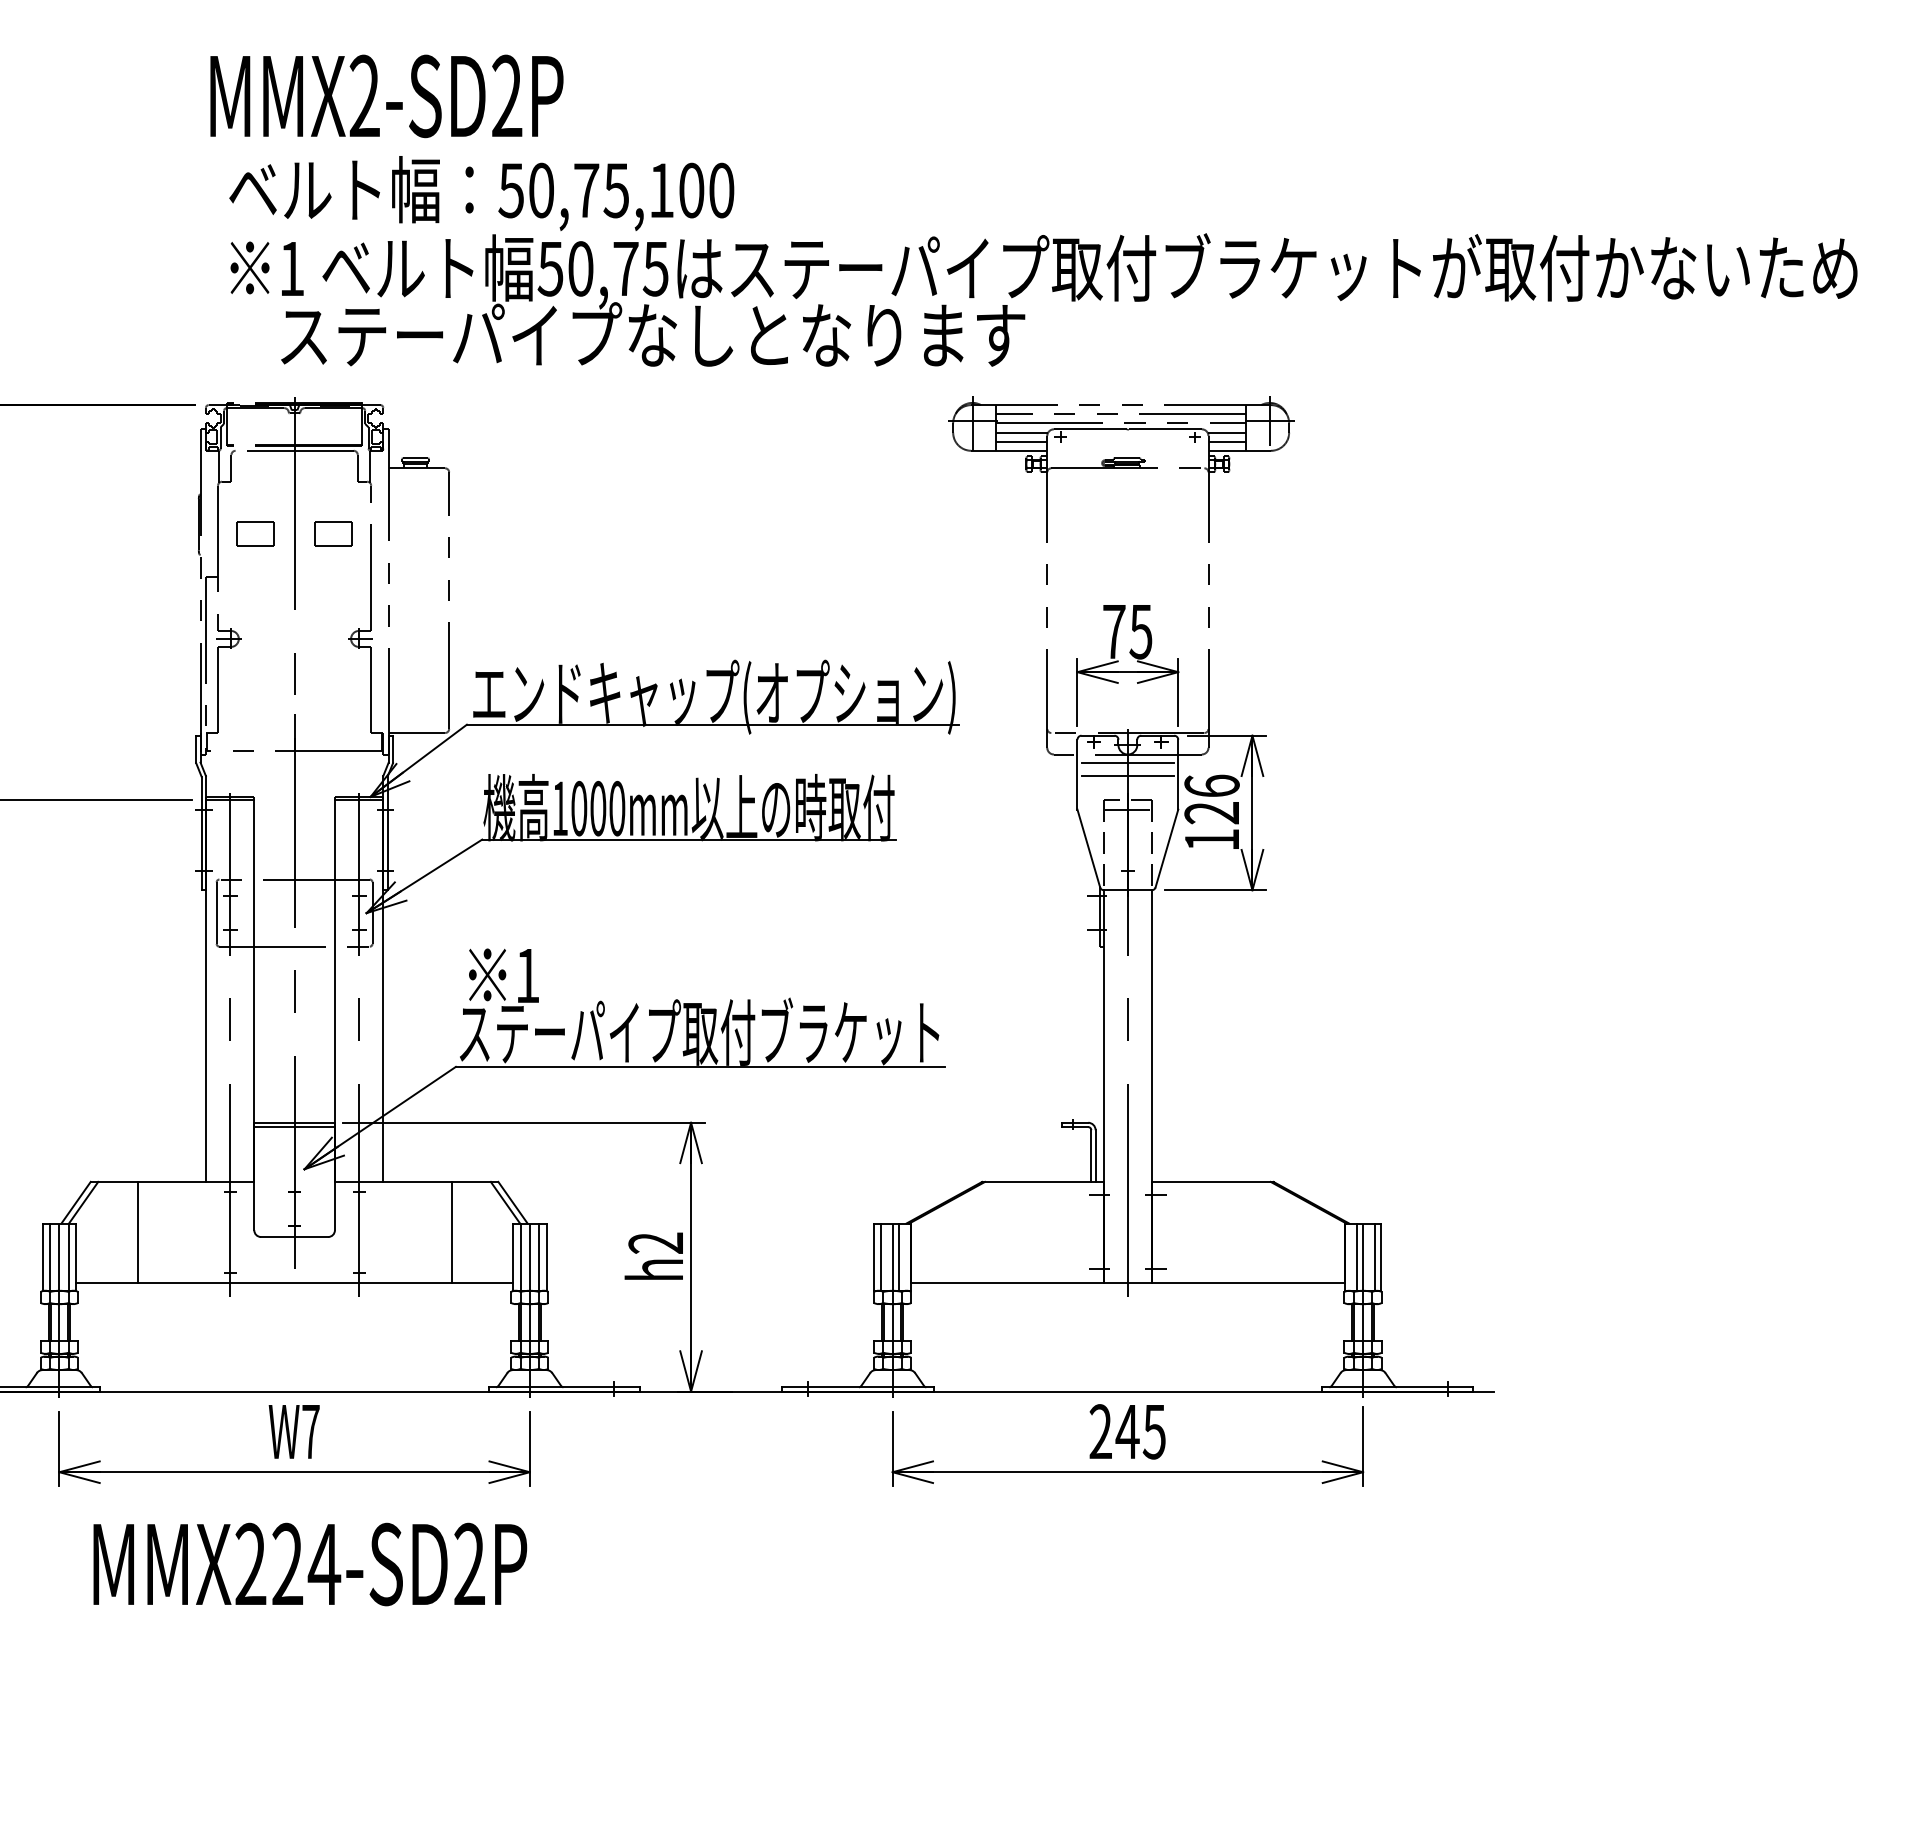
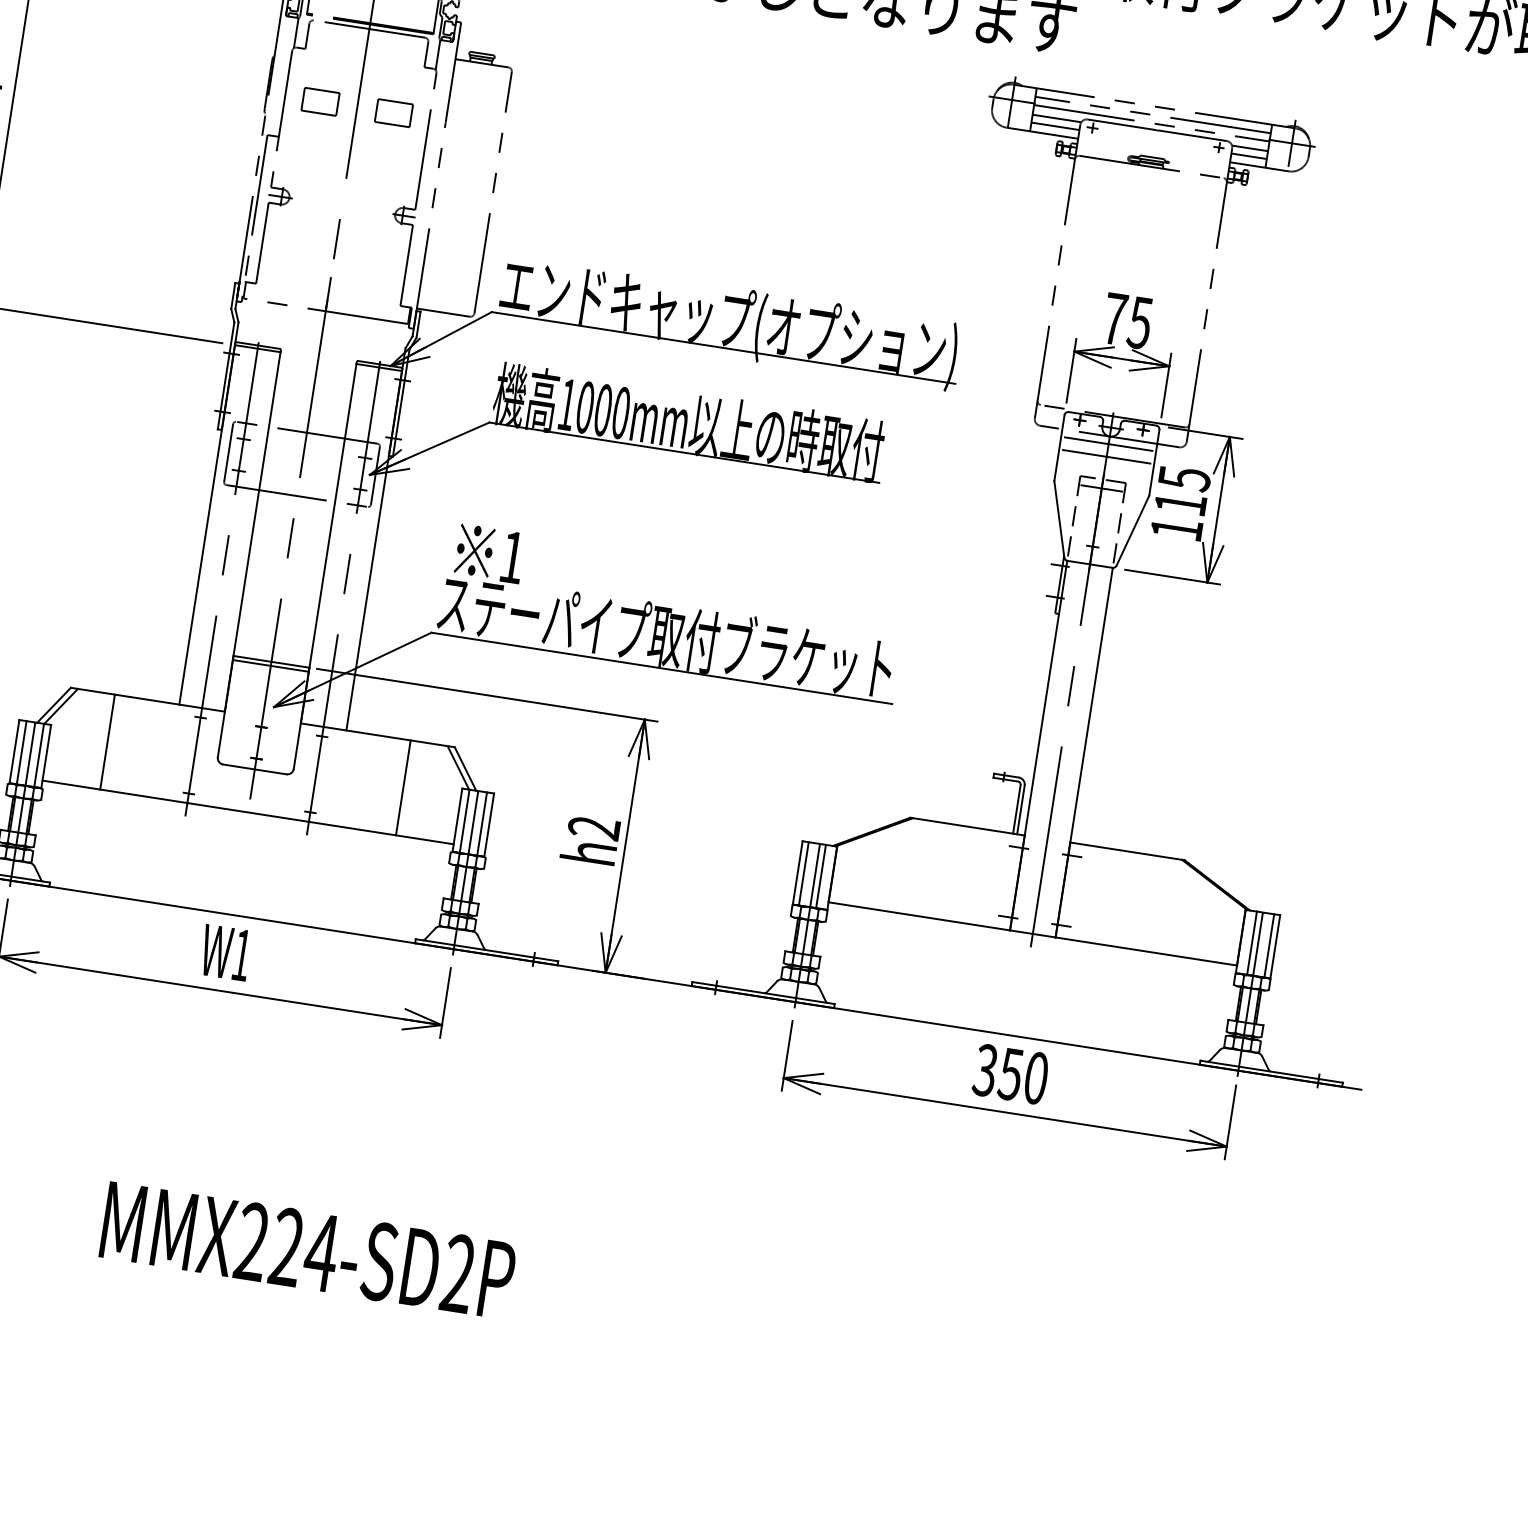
text: (1211, 799) -> (1182, 491), 126 -> 115
text: (310, 1431) -> (241, 954), W7 -> W1
text: (1127, 1431) -> (1010, 1073), 245 -> 350
text: (310, 1564) -> (308, 1250), moved

